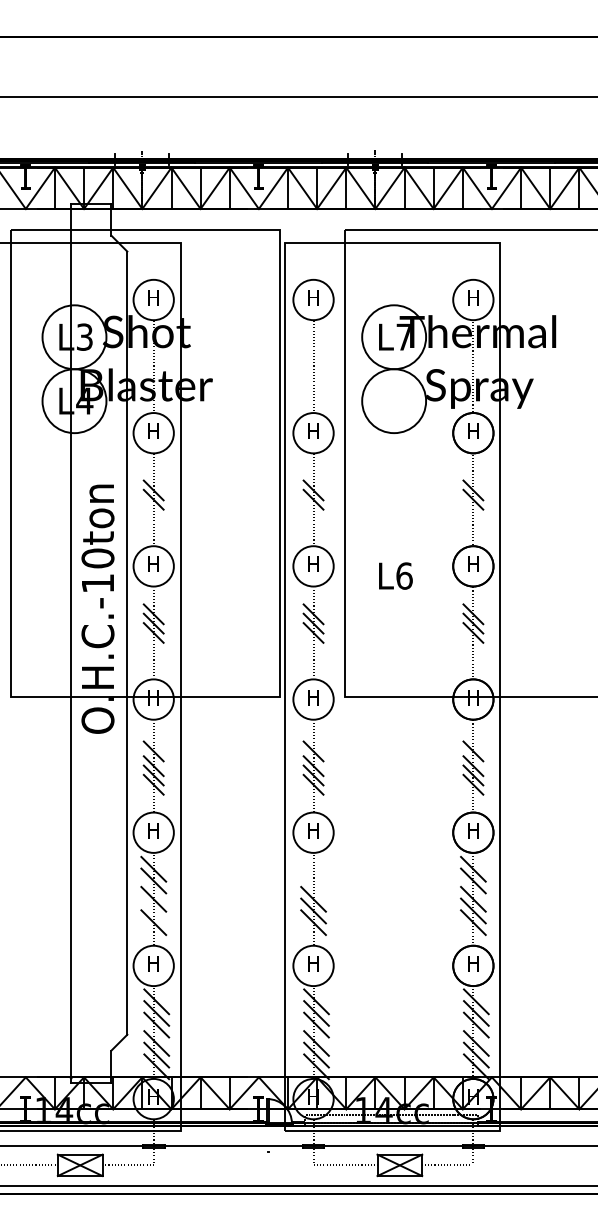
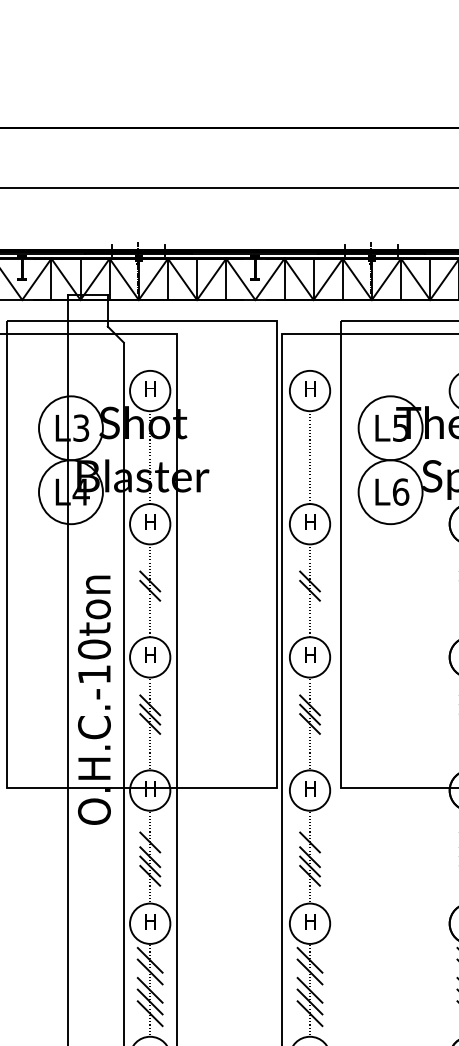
text: (402, 337) -> (398, 428), L7 -> L5
text: (395, 575) -> (391, 491), moved
line: (313, 868) -> (309, 959), added
line: (313, 880) -> (309, 971), added
line: (153, 910) -> (149, 1001), added

